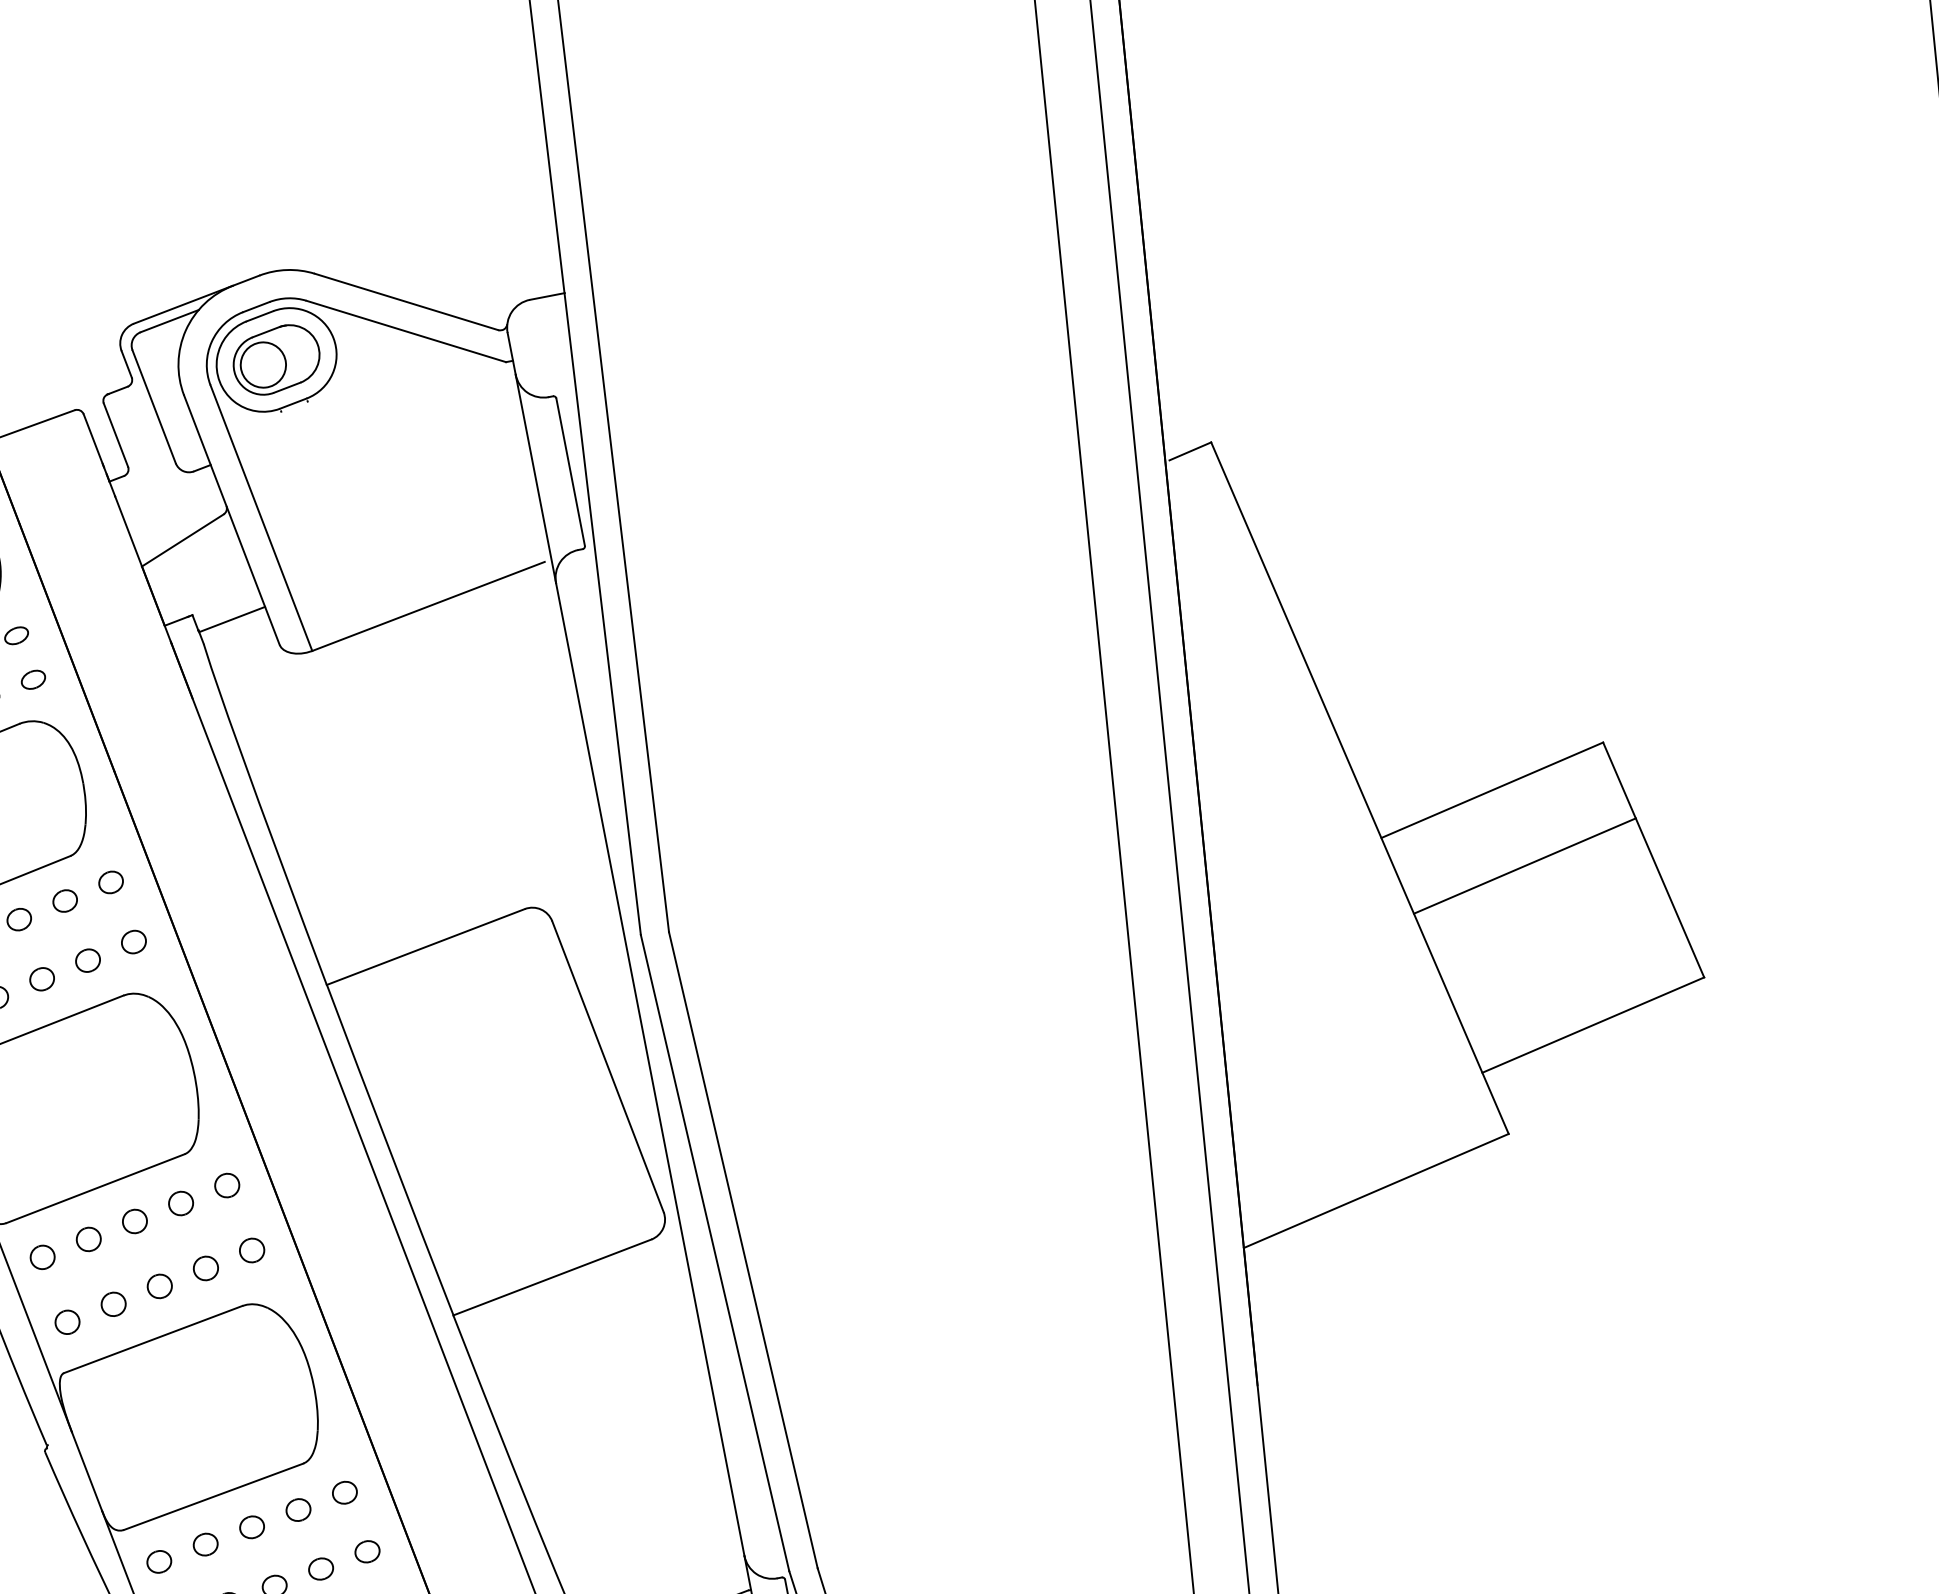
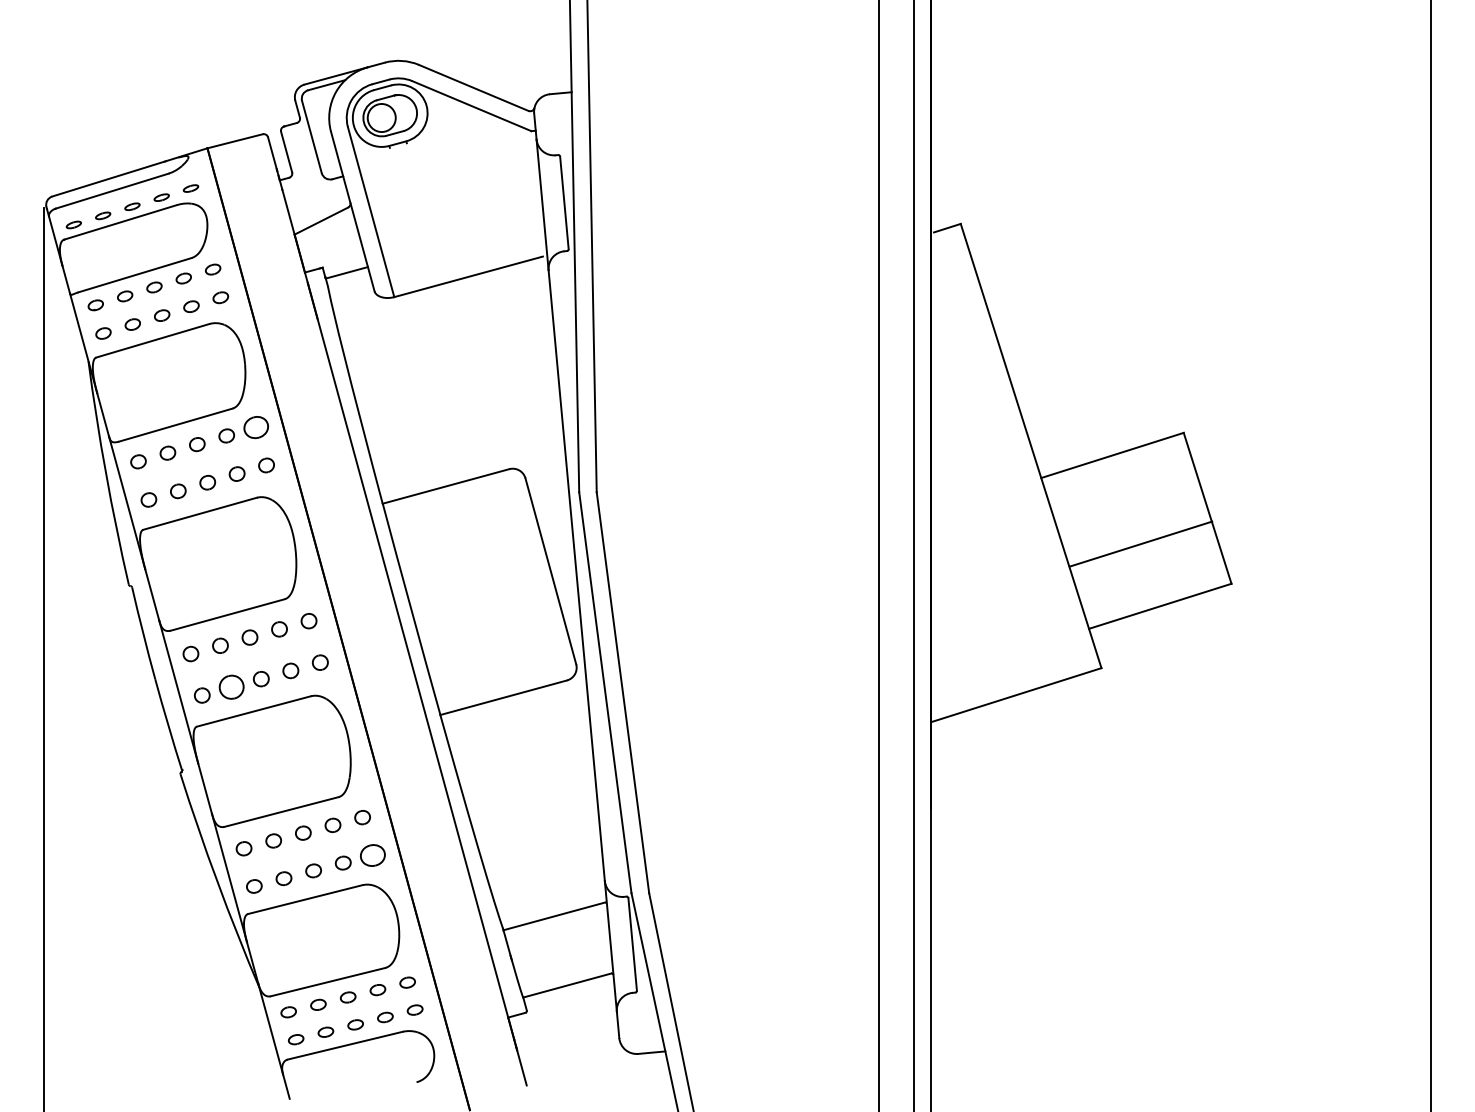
line: (1524, 865) -> (1140, 543), moved
part: (109, 881) -> (255, 426), size x1.6
part: (113, 1304) -> (231, 687), size x1.6
part: (366, 1550) -> (372, 854), size x1.6

